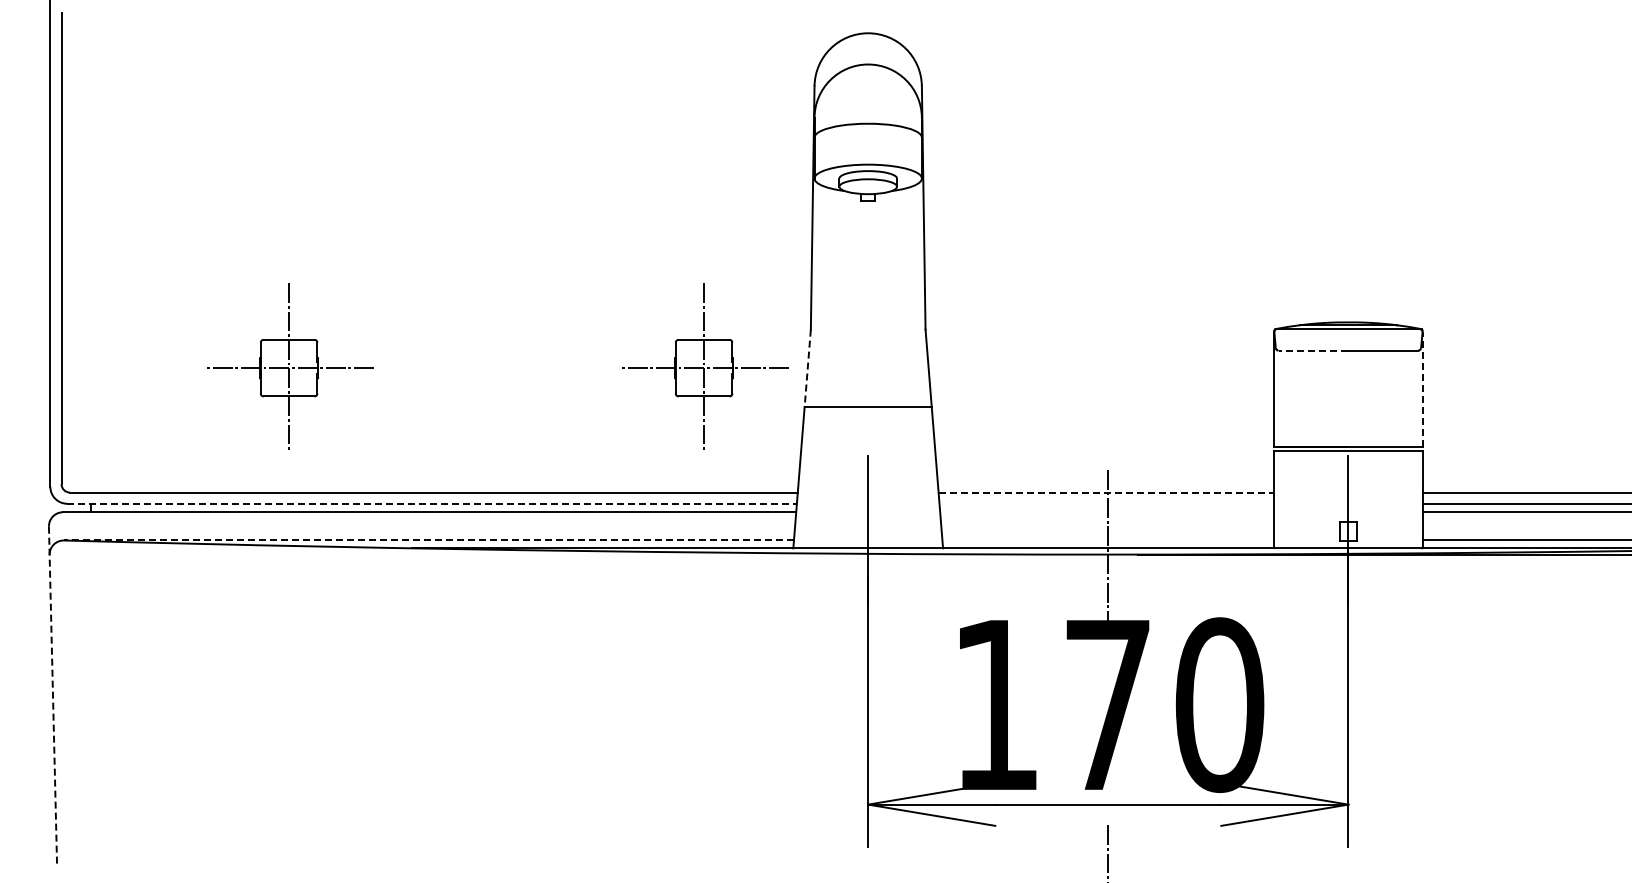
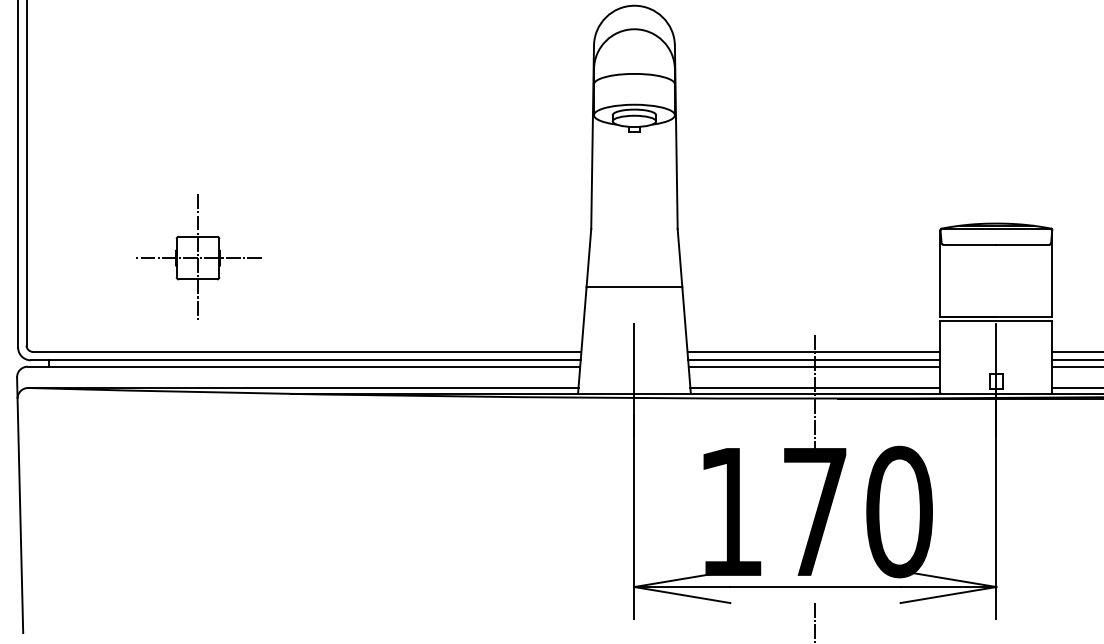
line: (1313, 350) -> (970, 244), dashed -> solid
part: (705, 366) -> (511, 256), removed
line: (807, 368) -> (588, 258), dashed -> solid
line: (1422, 388) -> (1052, 273), dashed -> solid
line: (1106, 492) -> (814, 351), dashed -> solid
line: (432, 503) -> (306, 360), dashed -> solid
line: (1106, 503) -> (814, 360), added
line: (1107, 512) -> (814, 366), added
line: (428, 540) -> (303, 387), dashed -> solid
line: (1108, 540) -> (815, 387), added
line: (53, 696) -> (20, 505), dashed -> solid

